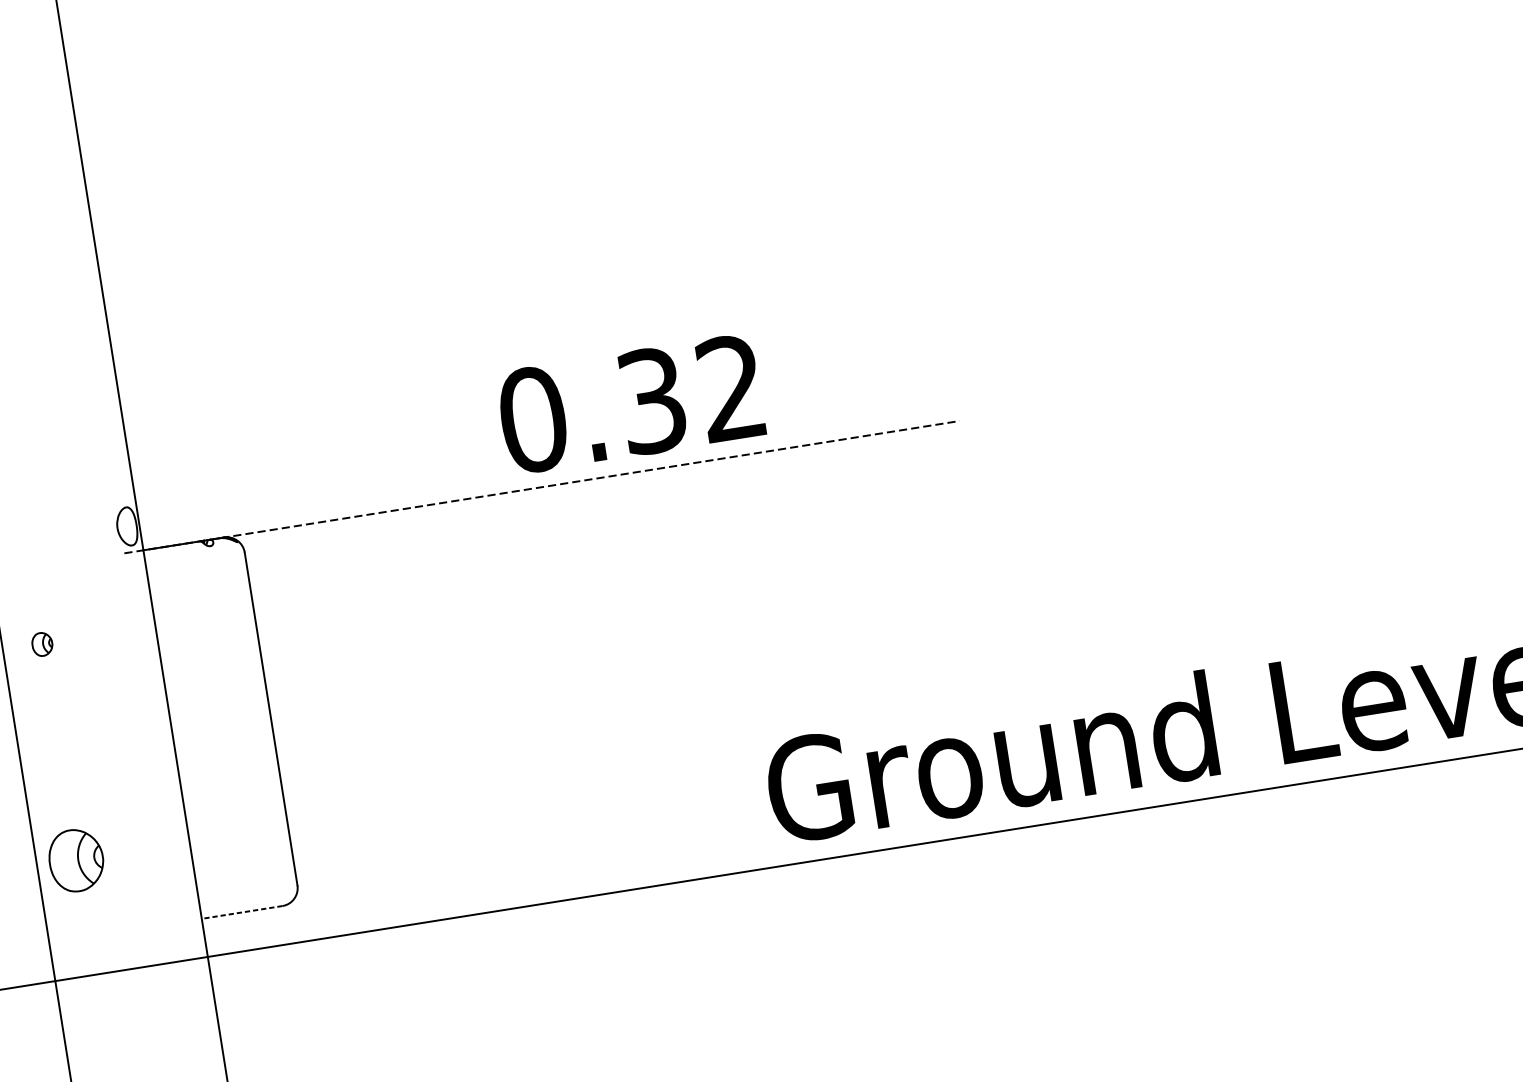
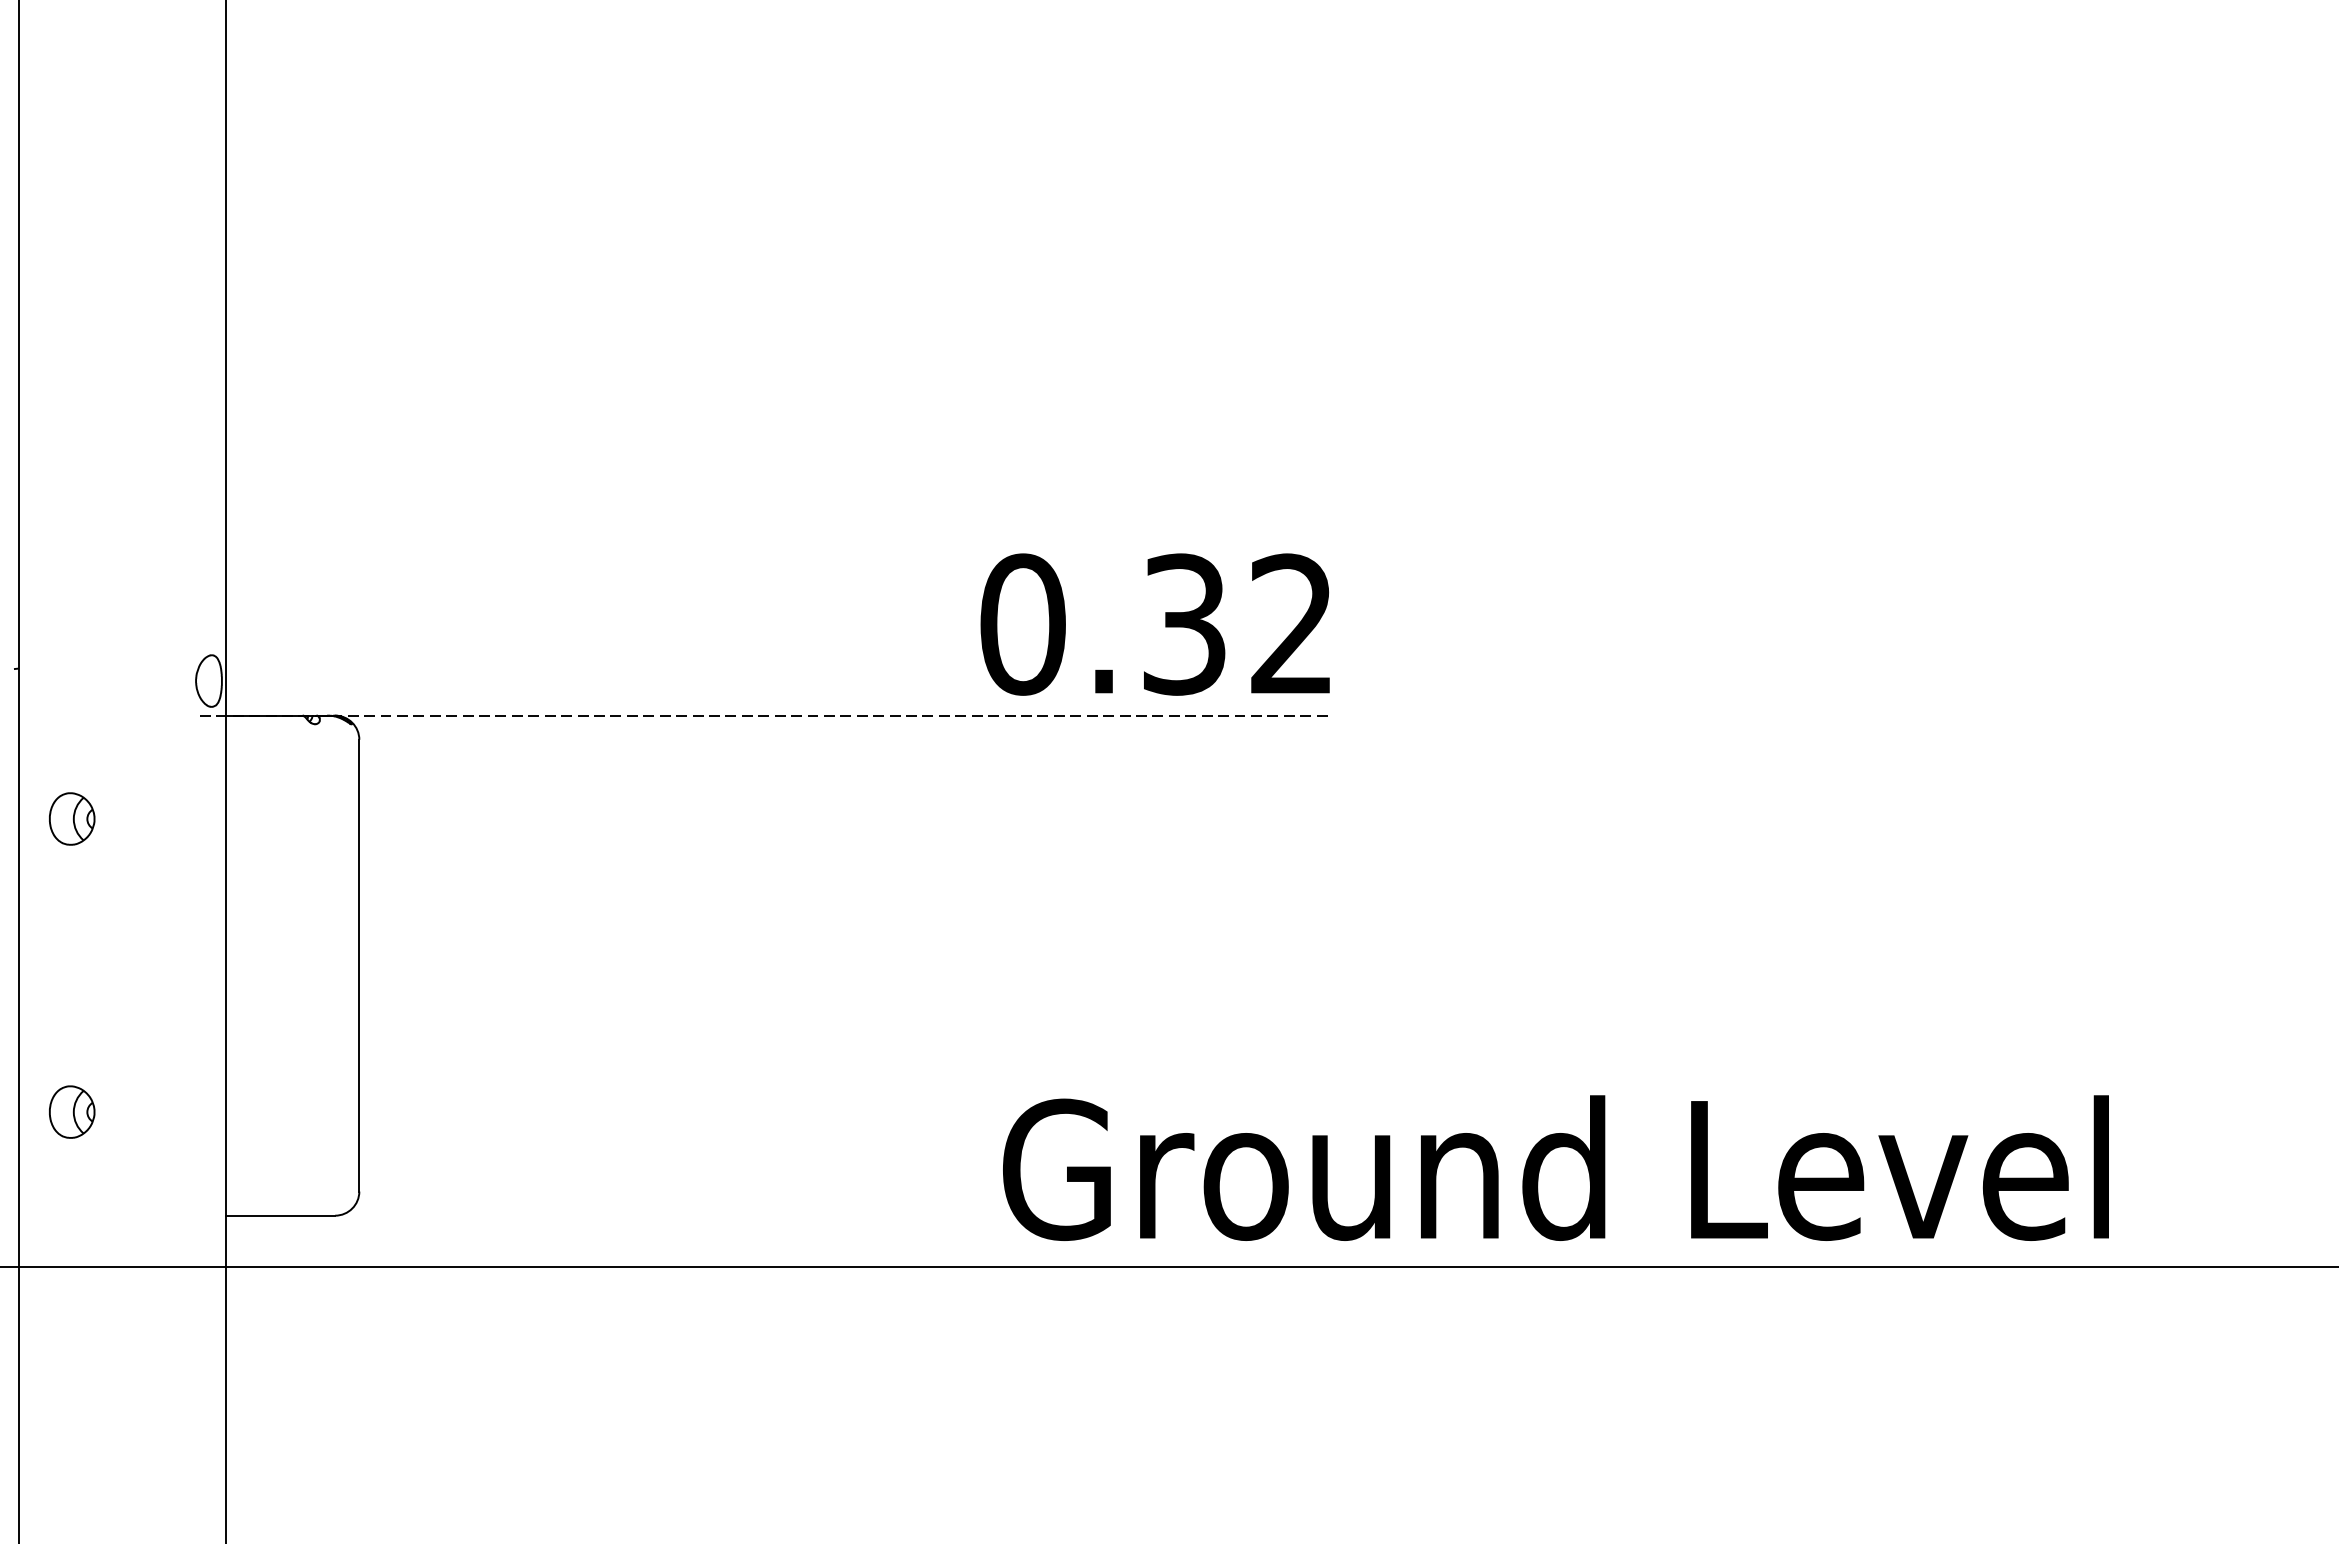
text: (630, 404) -> (1154, 624), moved
part: (42, 643) -> (72, 818), size x1.67
part: (76, 859) -> (72, 1111), size x0.62
line: (242, 912) -> (280, 1215), dashed -> solid

